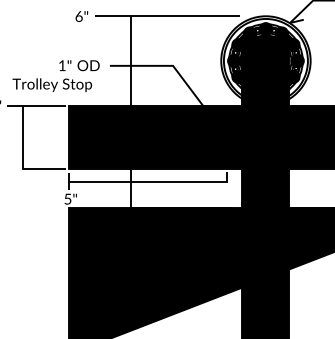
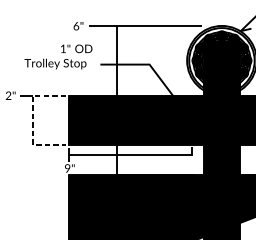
text: (55, 75) -> (57, 56), moved
line: (23, 137) -> (33, 120), solid -> dashed
text: (67, 198) -> (67, 167), 5" -> 9"

